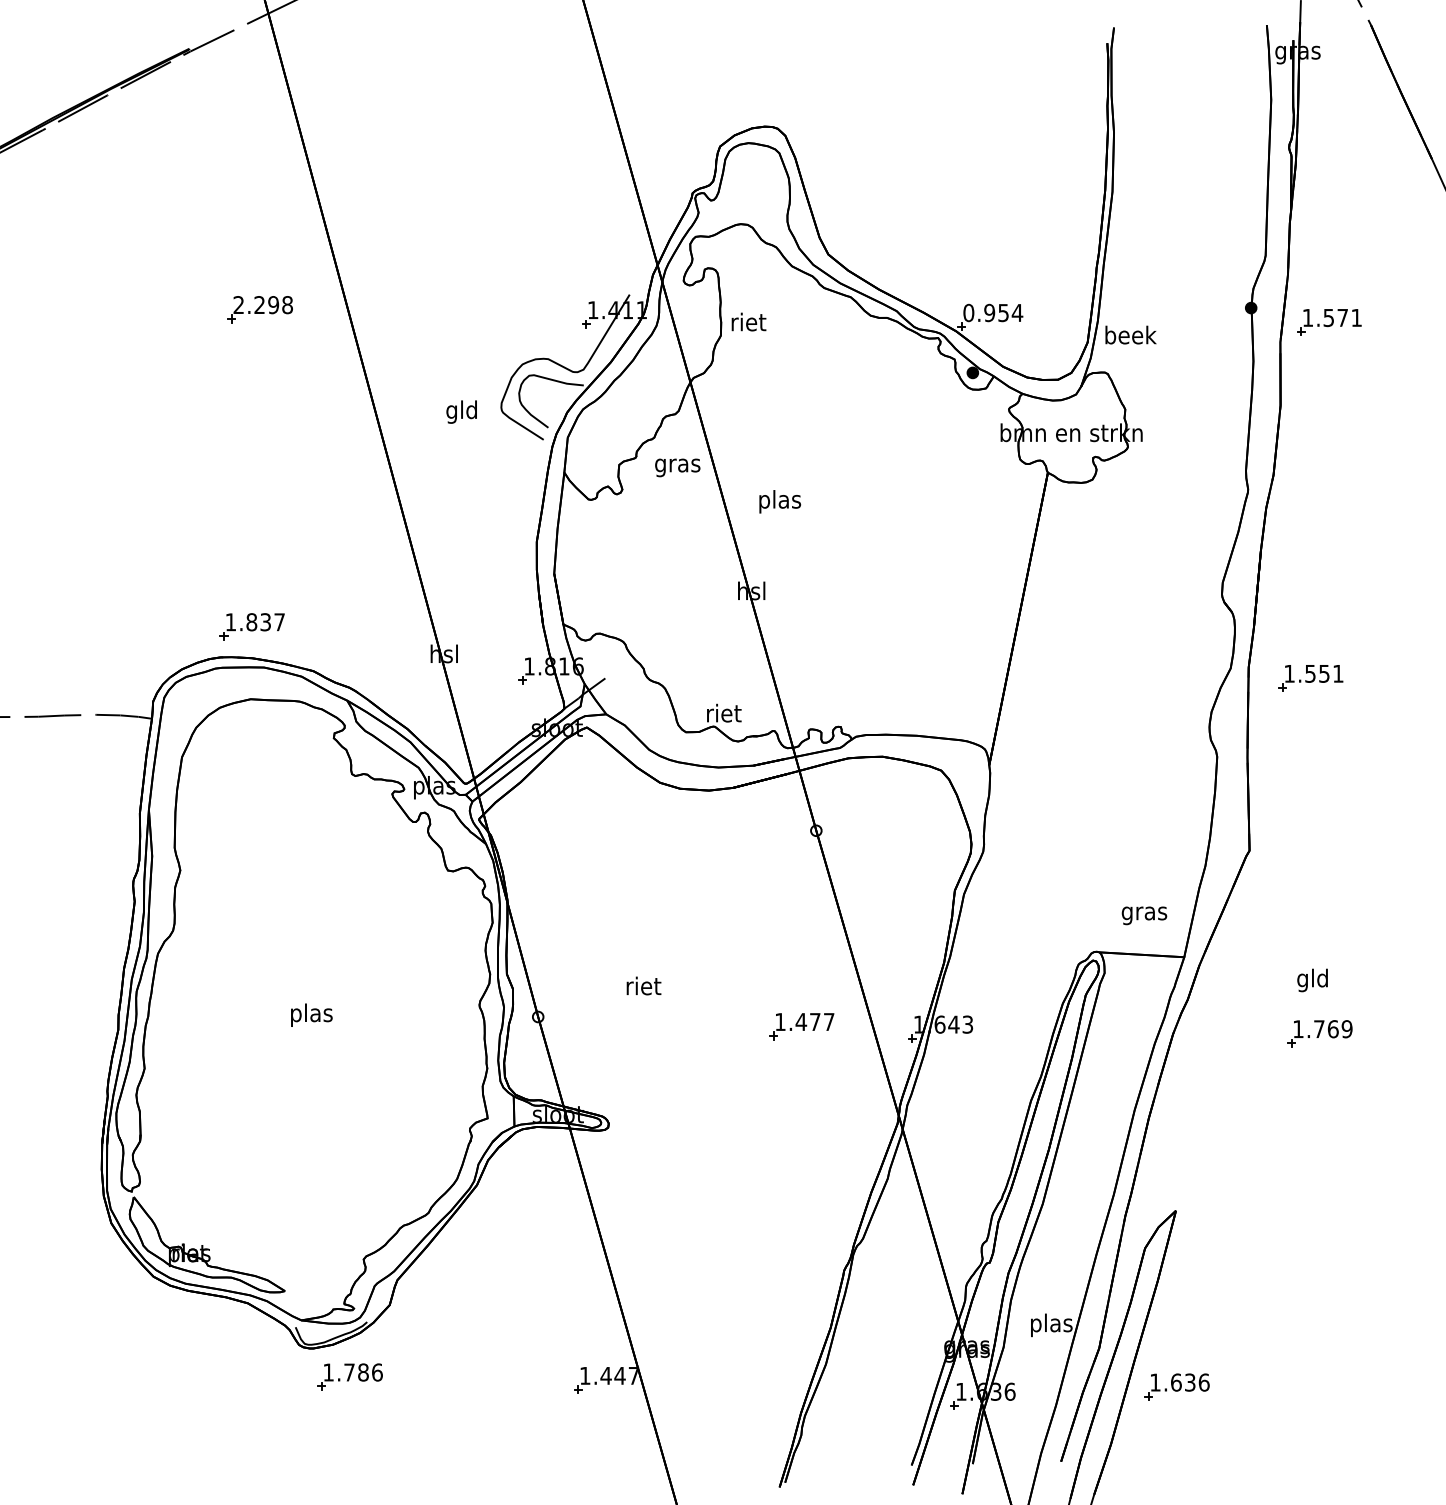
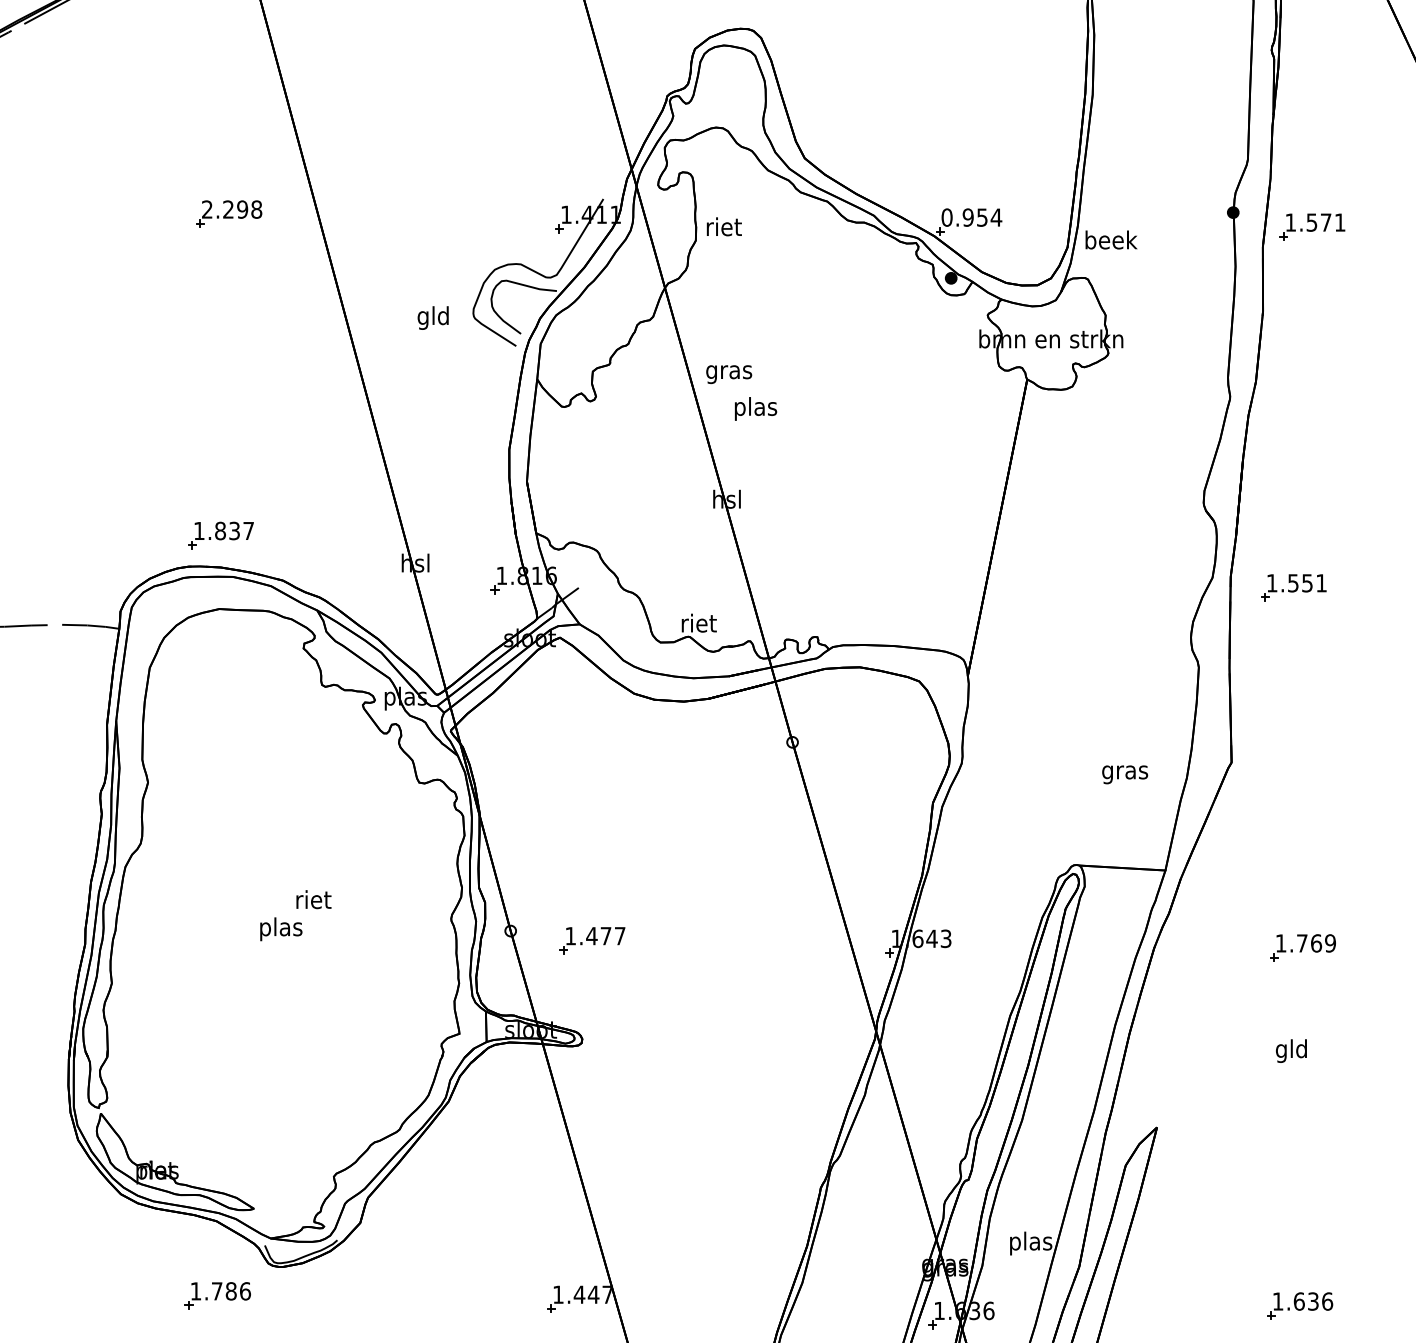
text: (677, 467) -> (728, 374), moved
text: (1144, 915) -> (1125, 774), moved
text: (1312, 980) -> (1291, 1051), moved
text: (643, 985) -> (313, 899), moved
part: (801, 1026) -> (592, 940), moved
part: (349, 1376) -> (217, 1295), moved
part: (1176, 1386) -> (1299, 1305), moved

